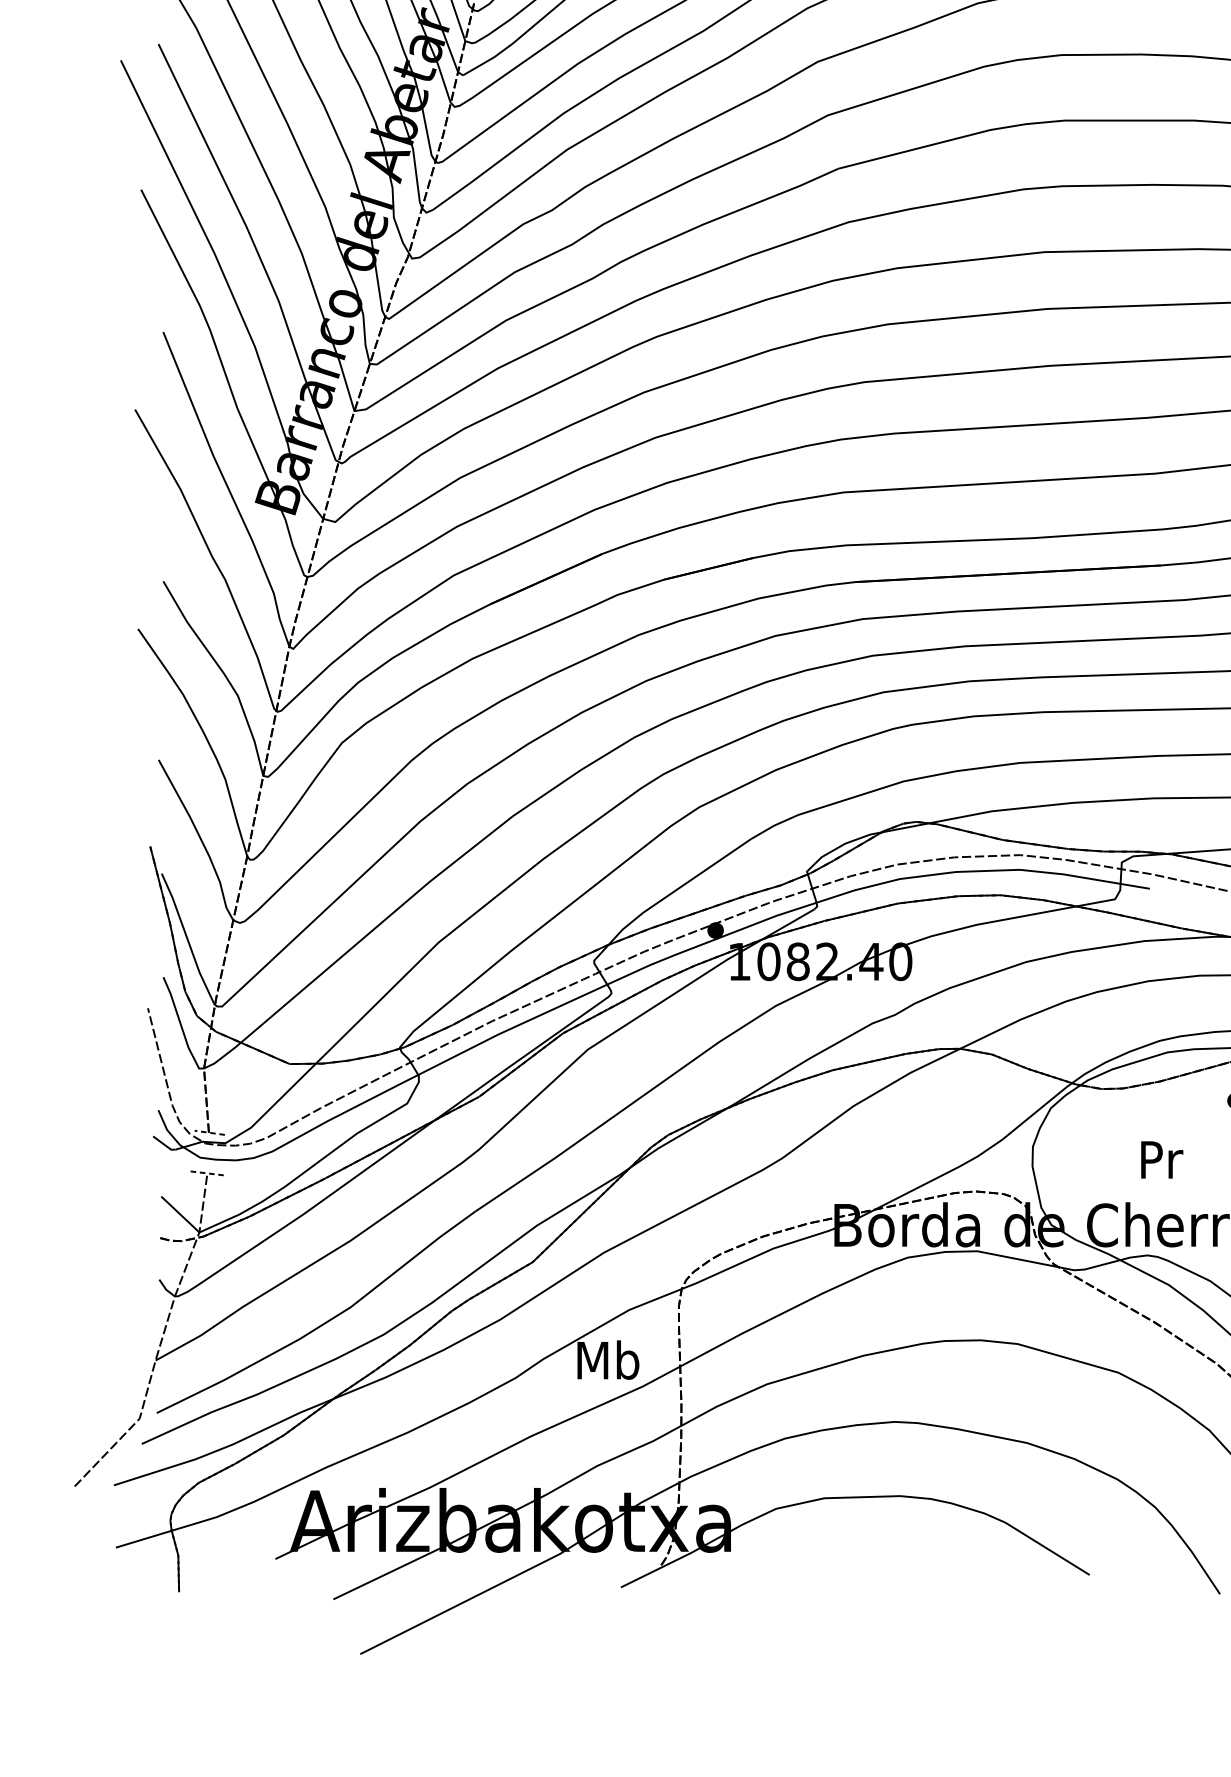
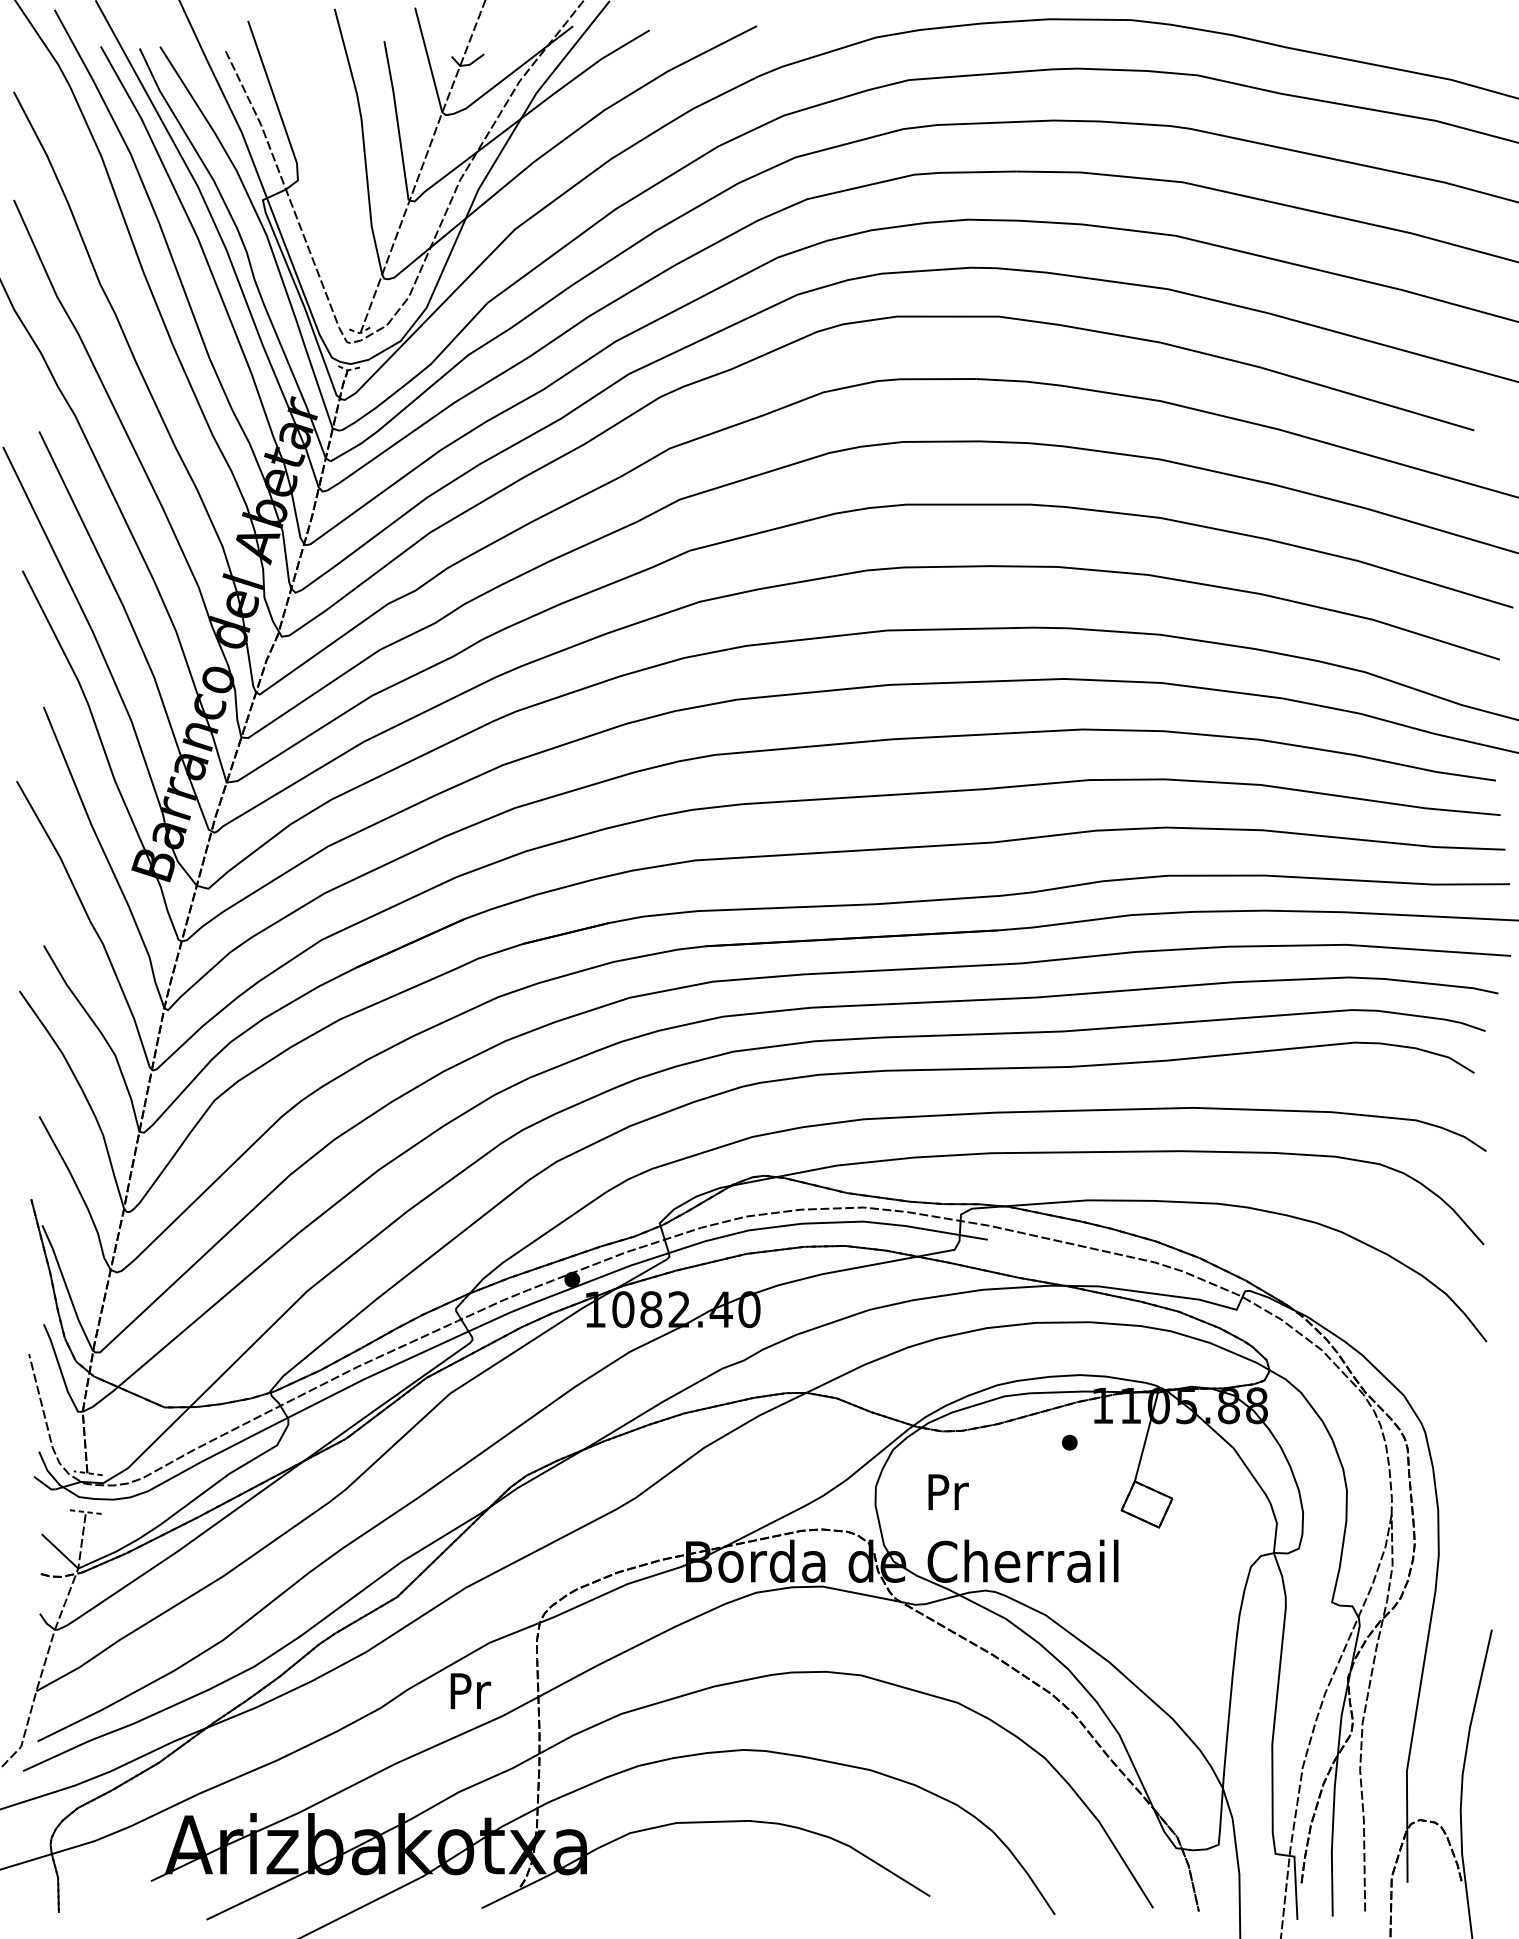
text: (1162, 1159) -> (948, 1491), moved
text: (608, 1359) -> (469, 1690), Mb -> Pr

